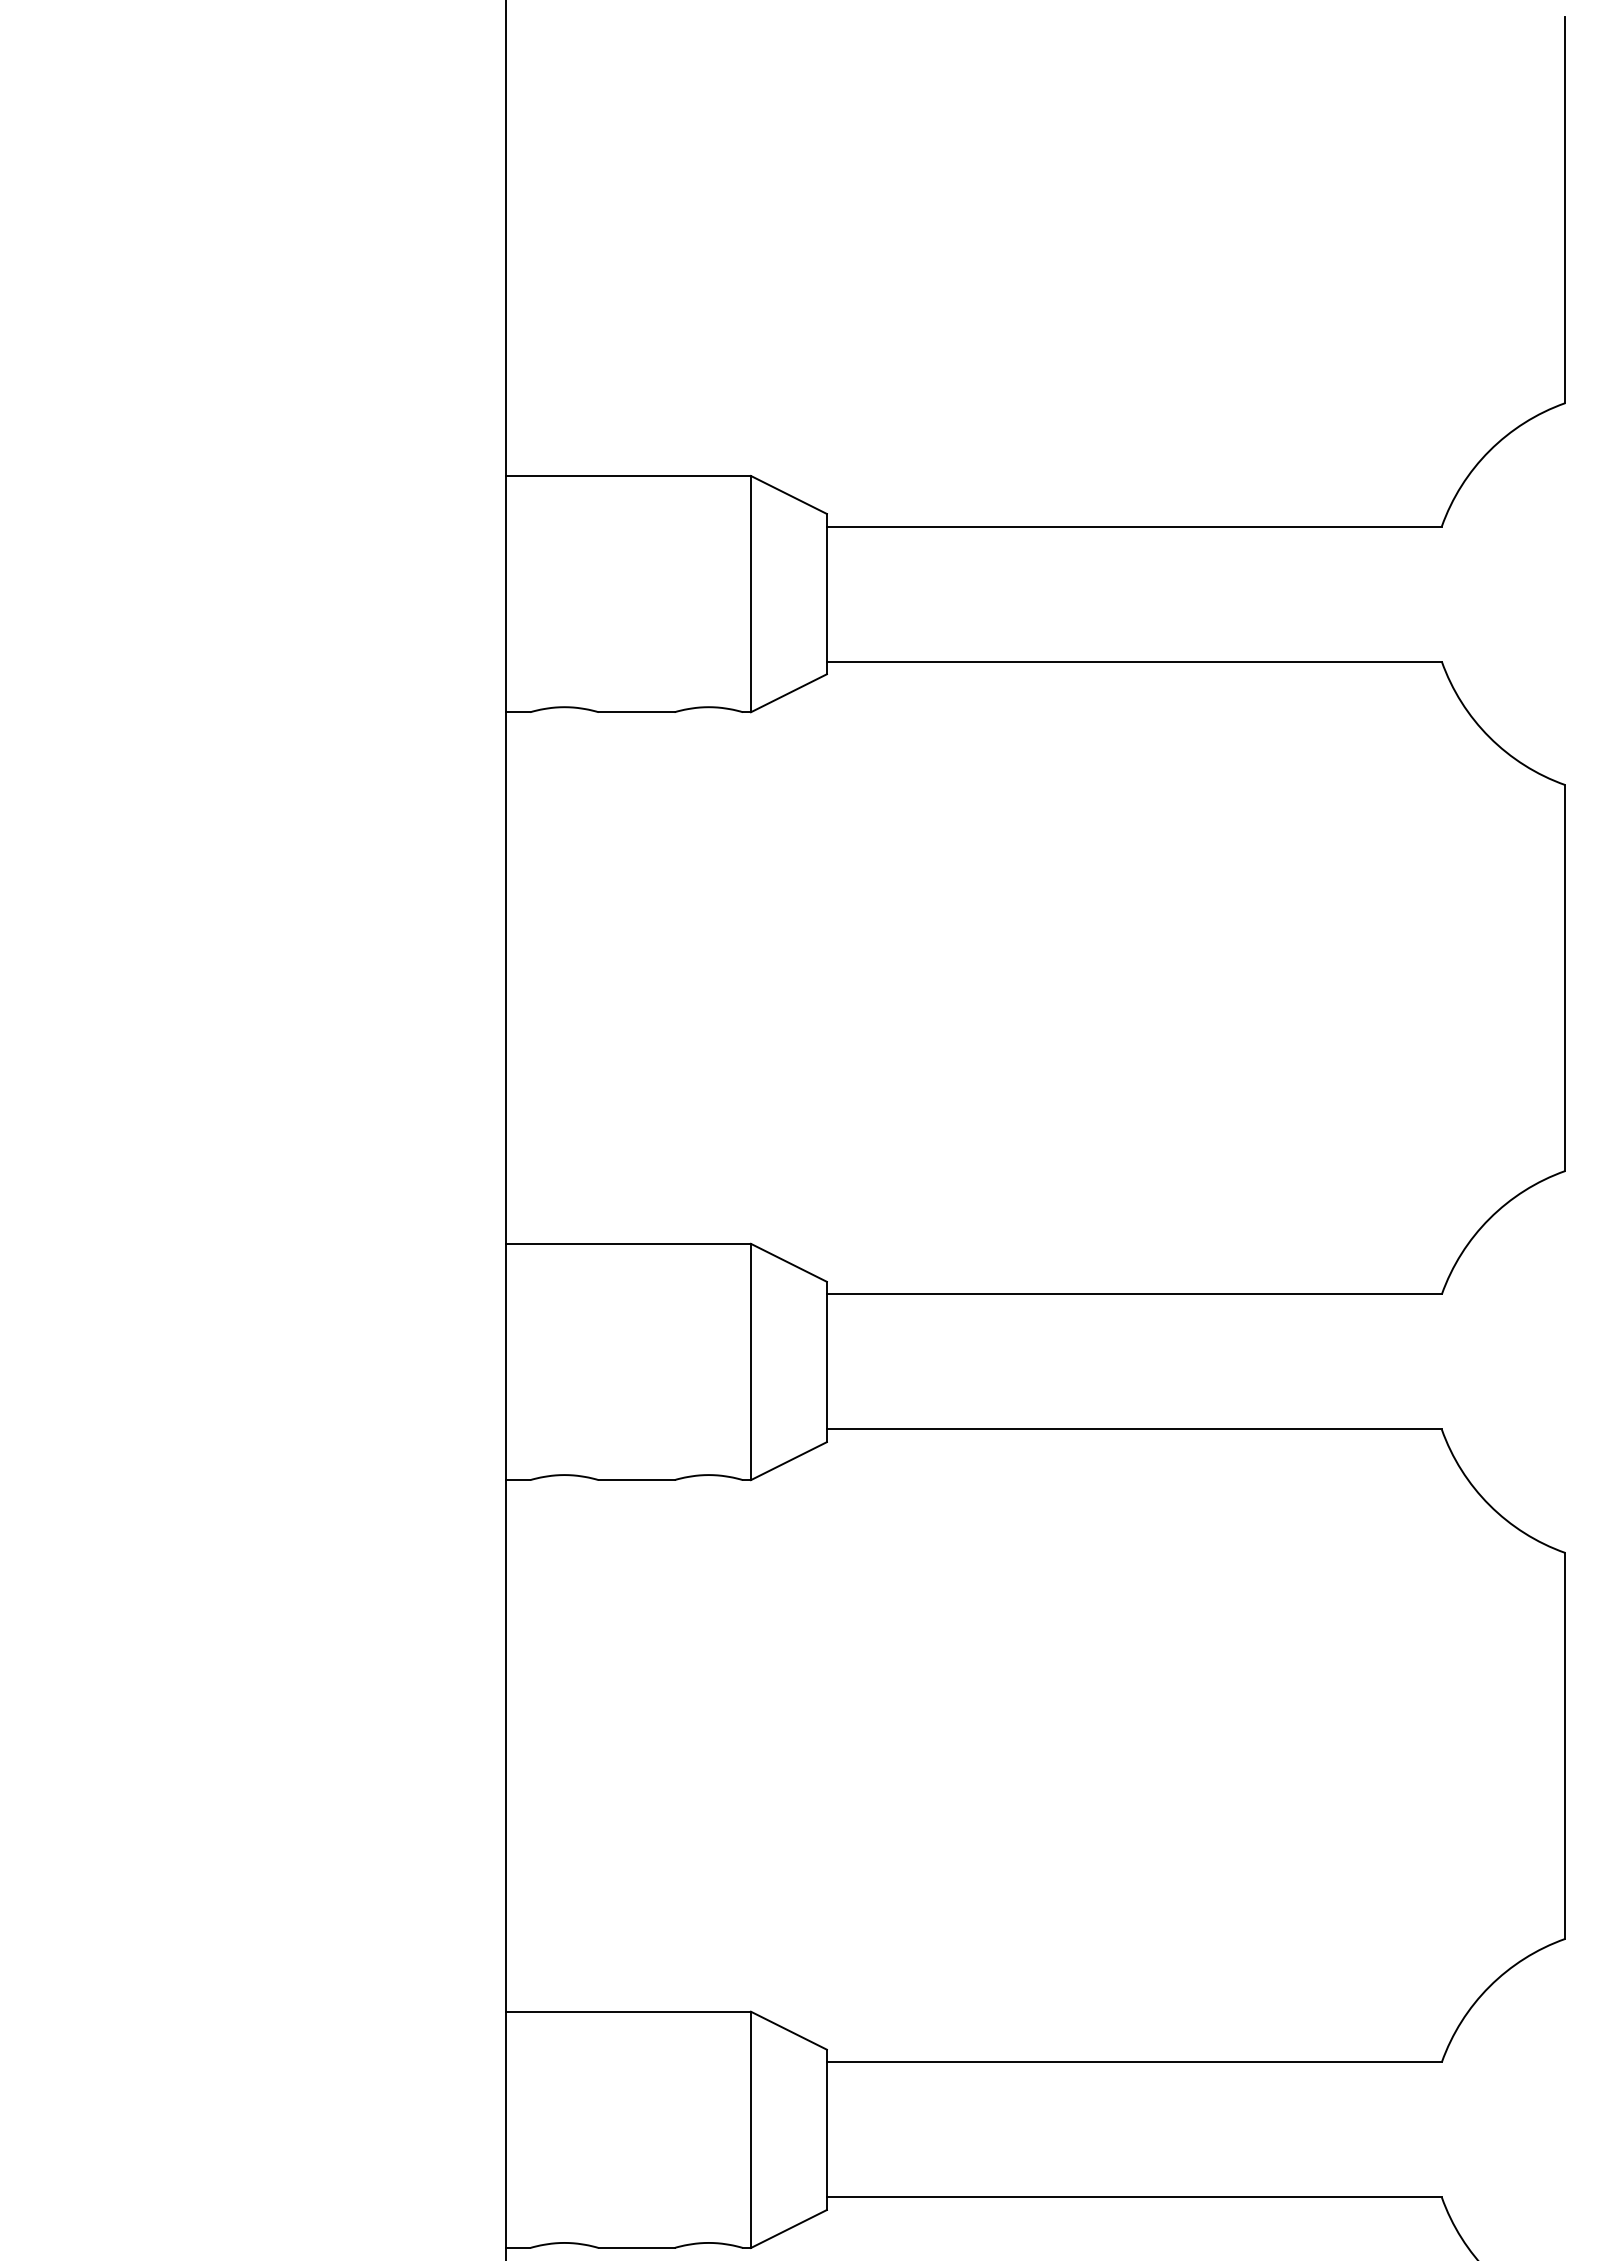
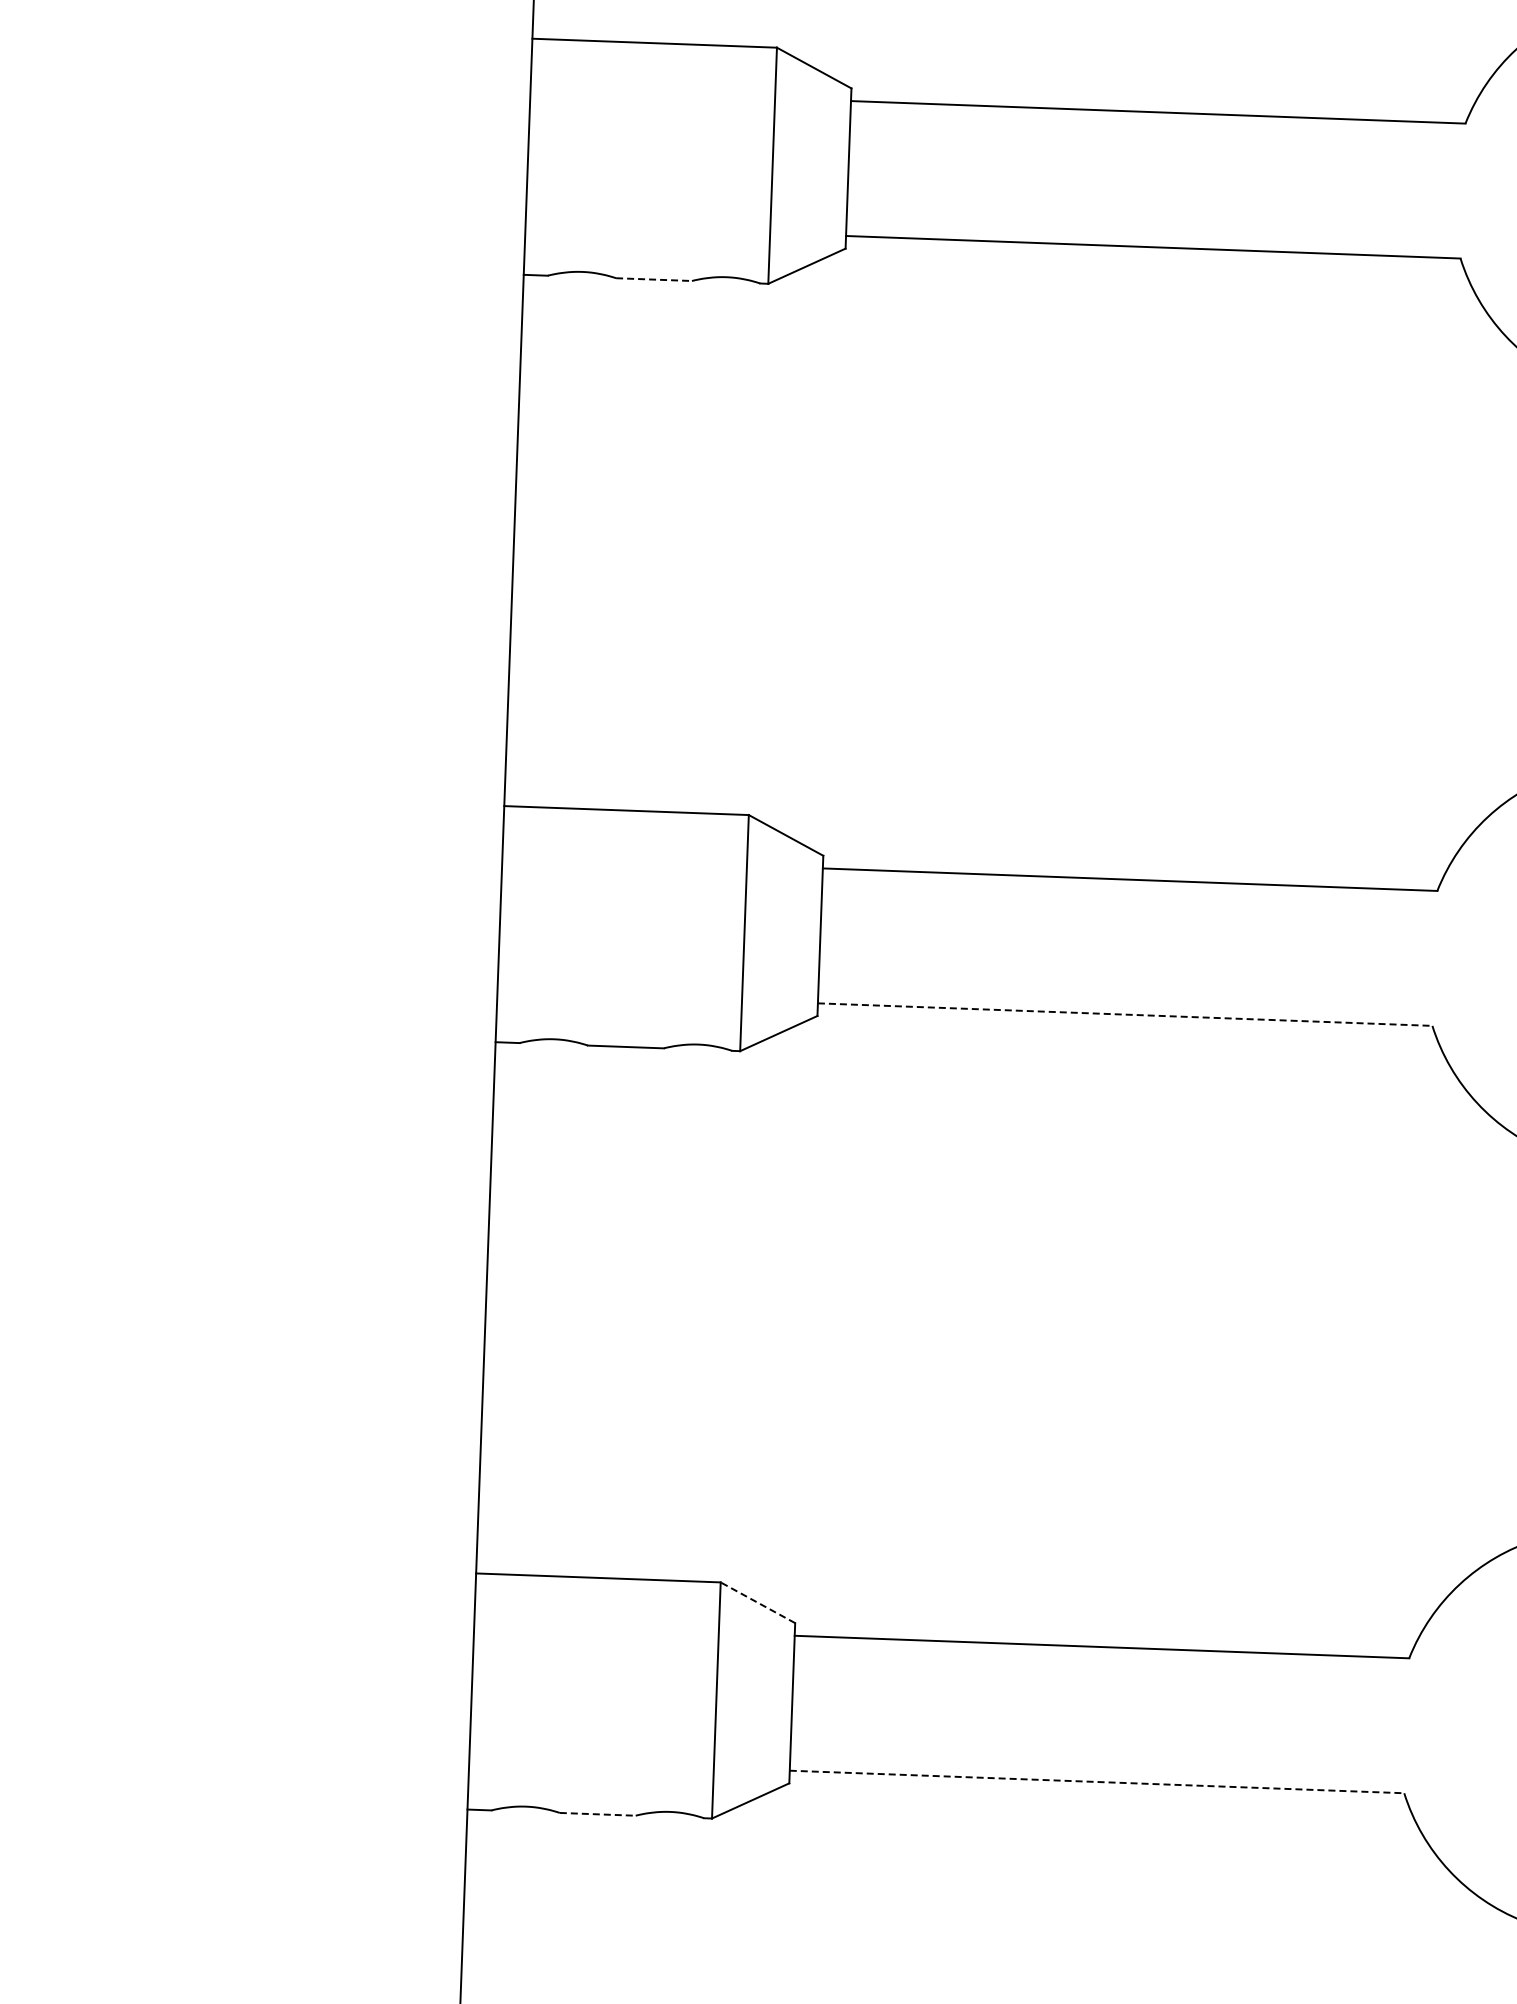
line: (636, 712) -> (653, 279), solid -> dashed
line: (1134, 1429) -> (1125, 1014), solid -> dashed
line: (788, 2030) -> (757, 1602), solid -> dashed
line: (1134, 2197) -> (1097, 1782), solid -> dashed
line: (636, 2247) -> (597, 1813), solid -> dashed

